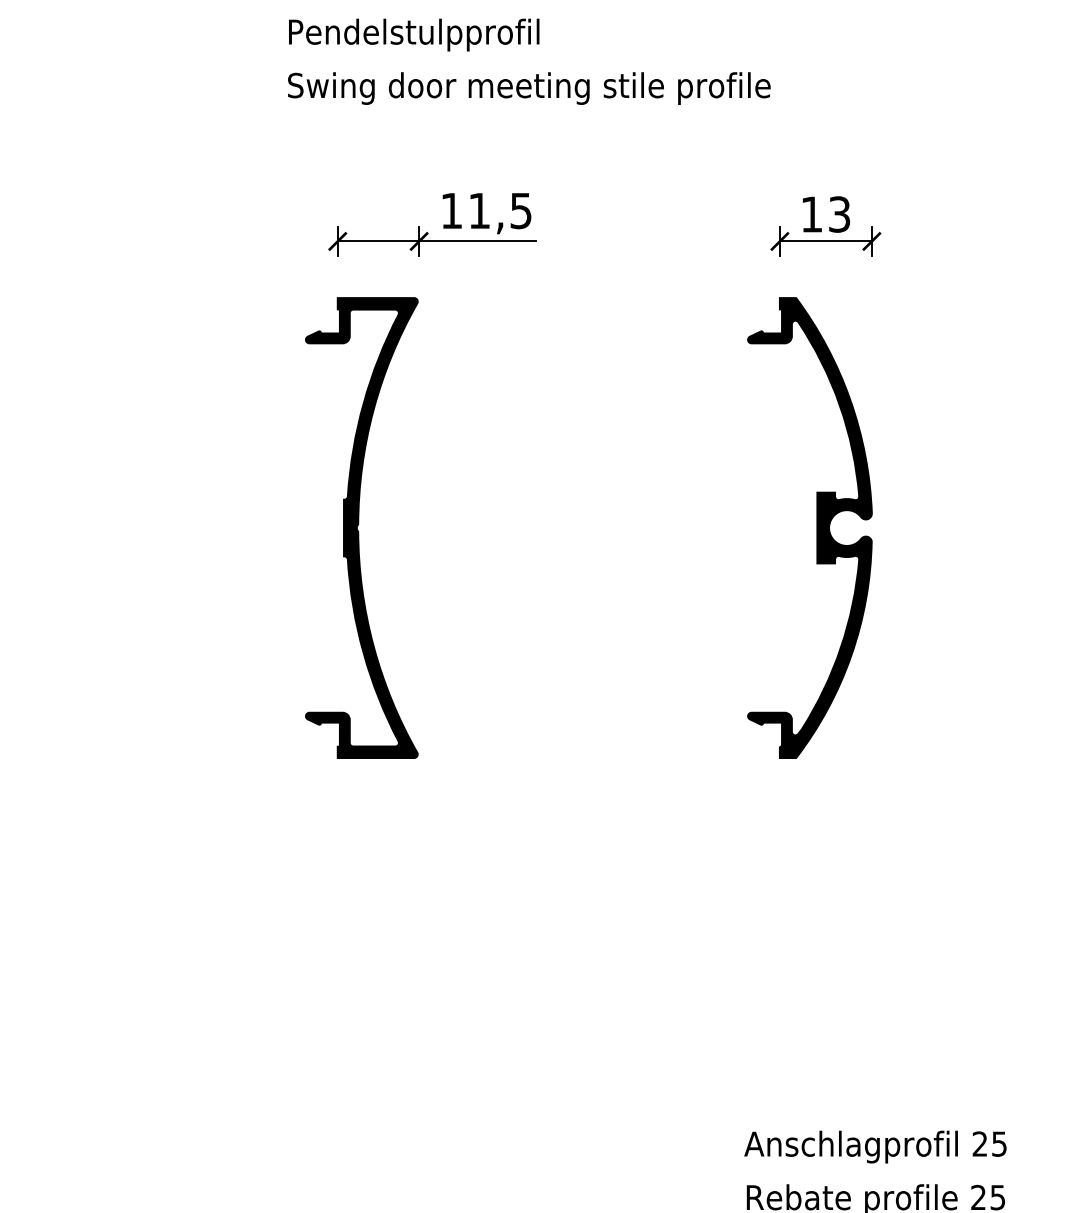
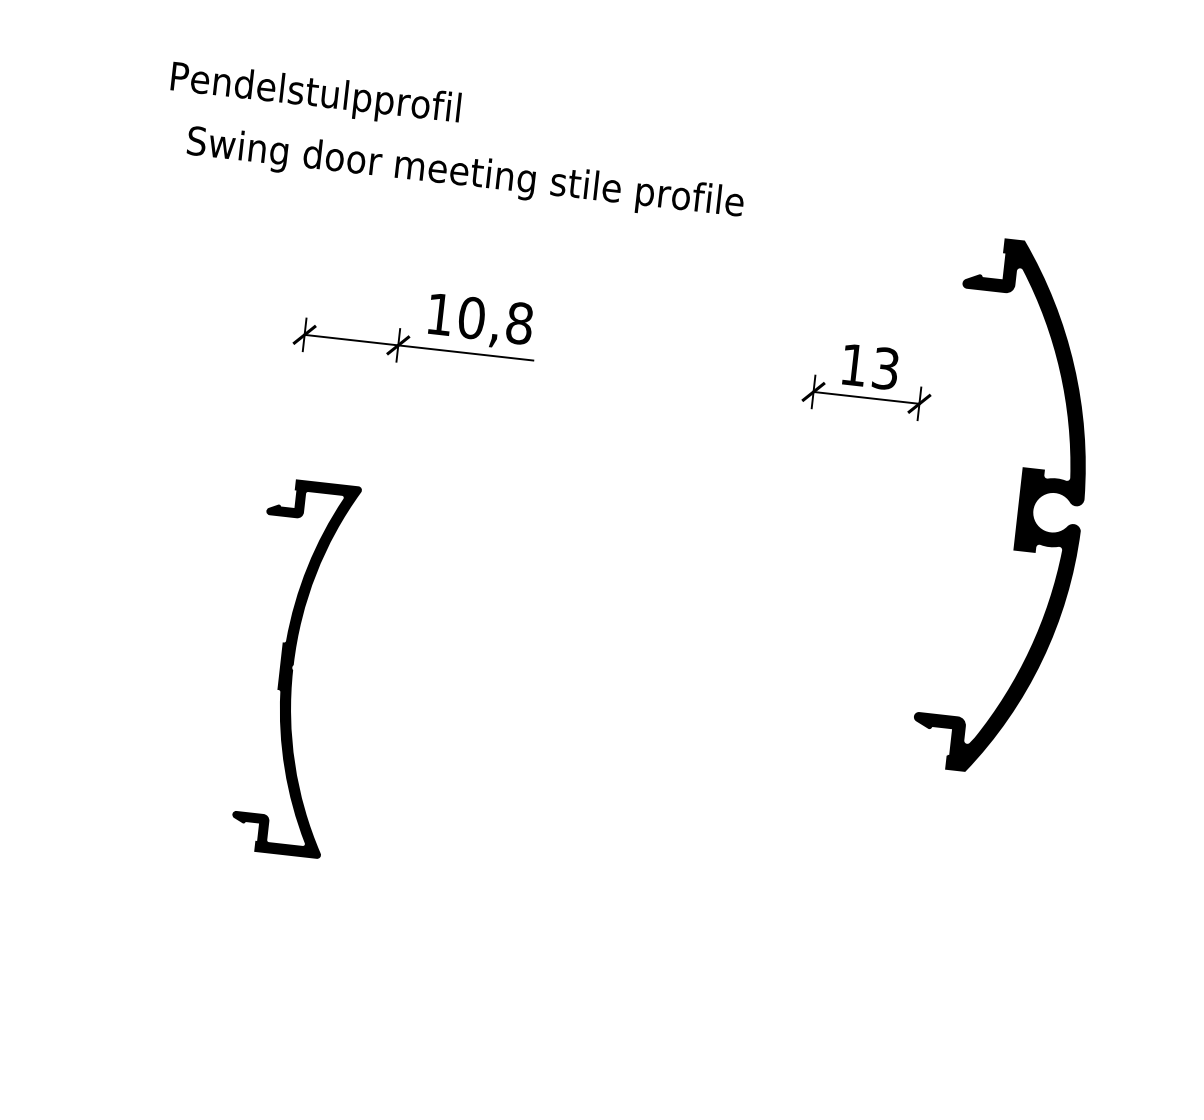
text: (414, 34) -> (316, 94), moved
text: (529, 88) -> (465, 174), moved
text: (500, 210) -> (495, 320), 11,5 -> 10,8
part: (361, 527) -> (295, 667), size x0.7
part: (816, 527) -> (1018, 508), moved

